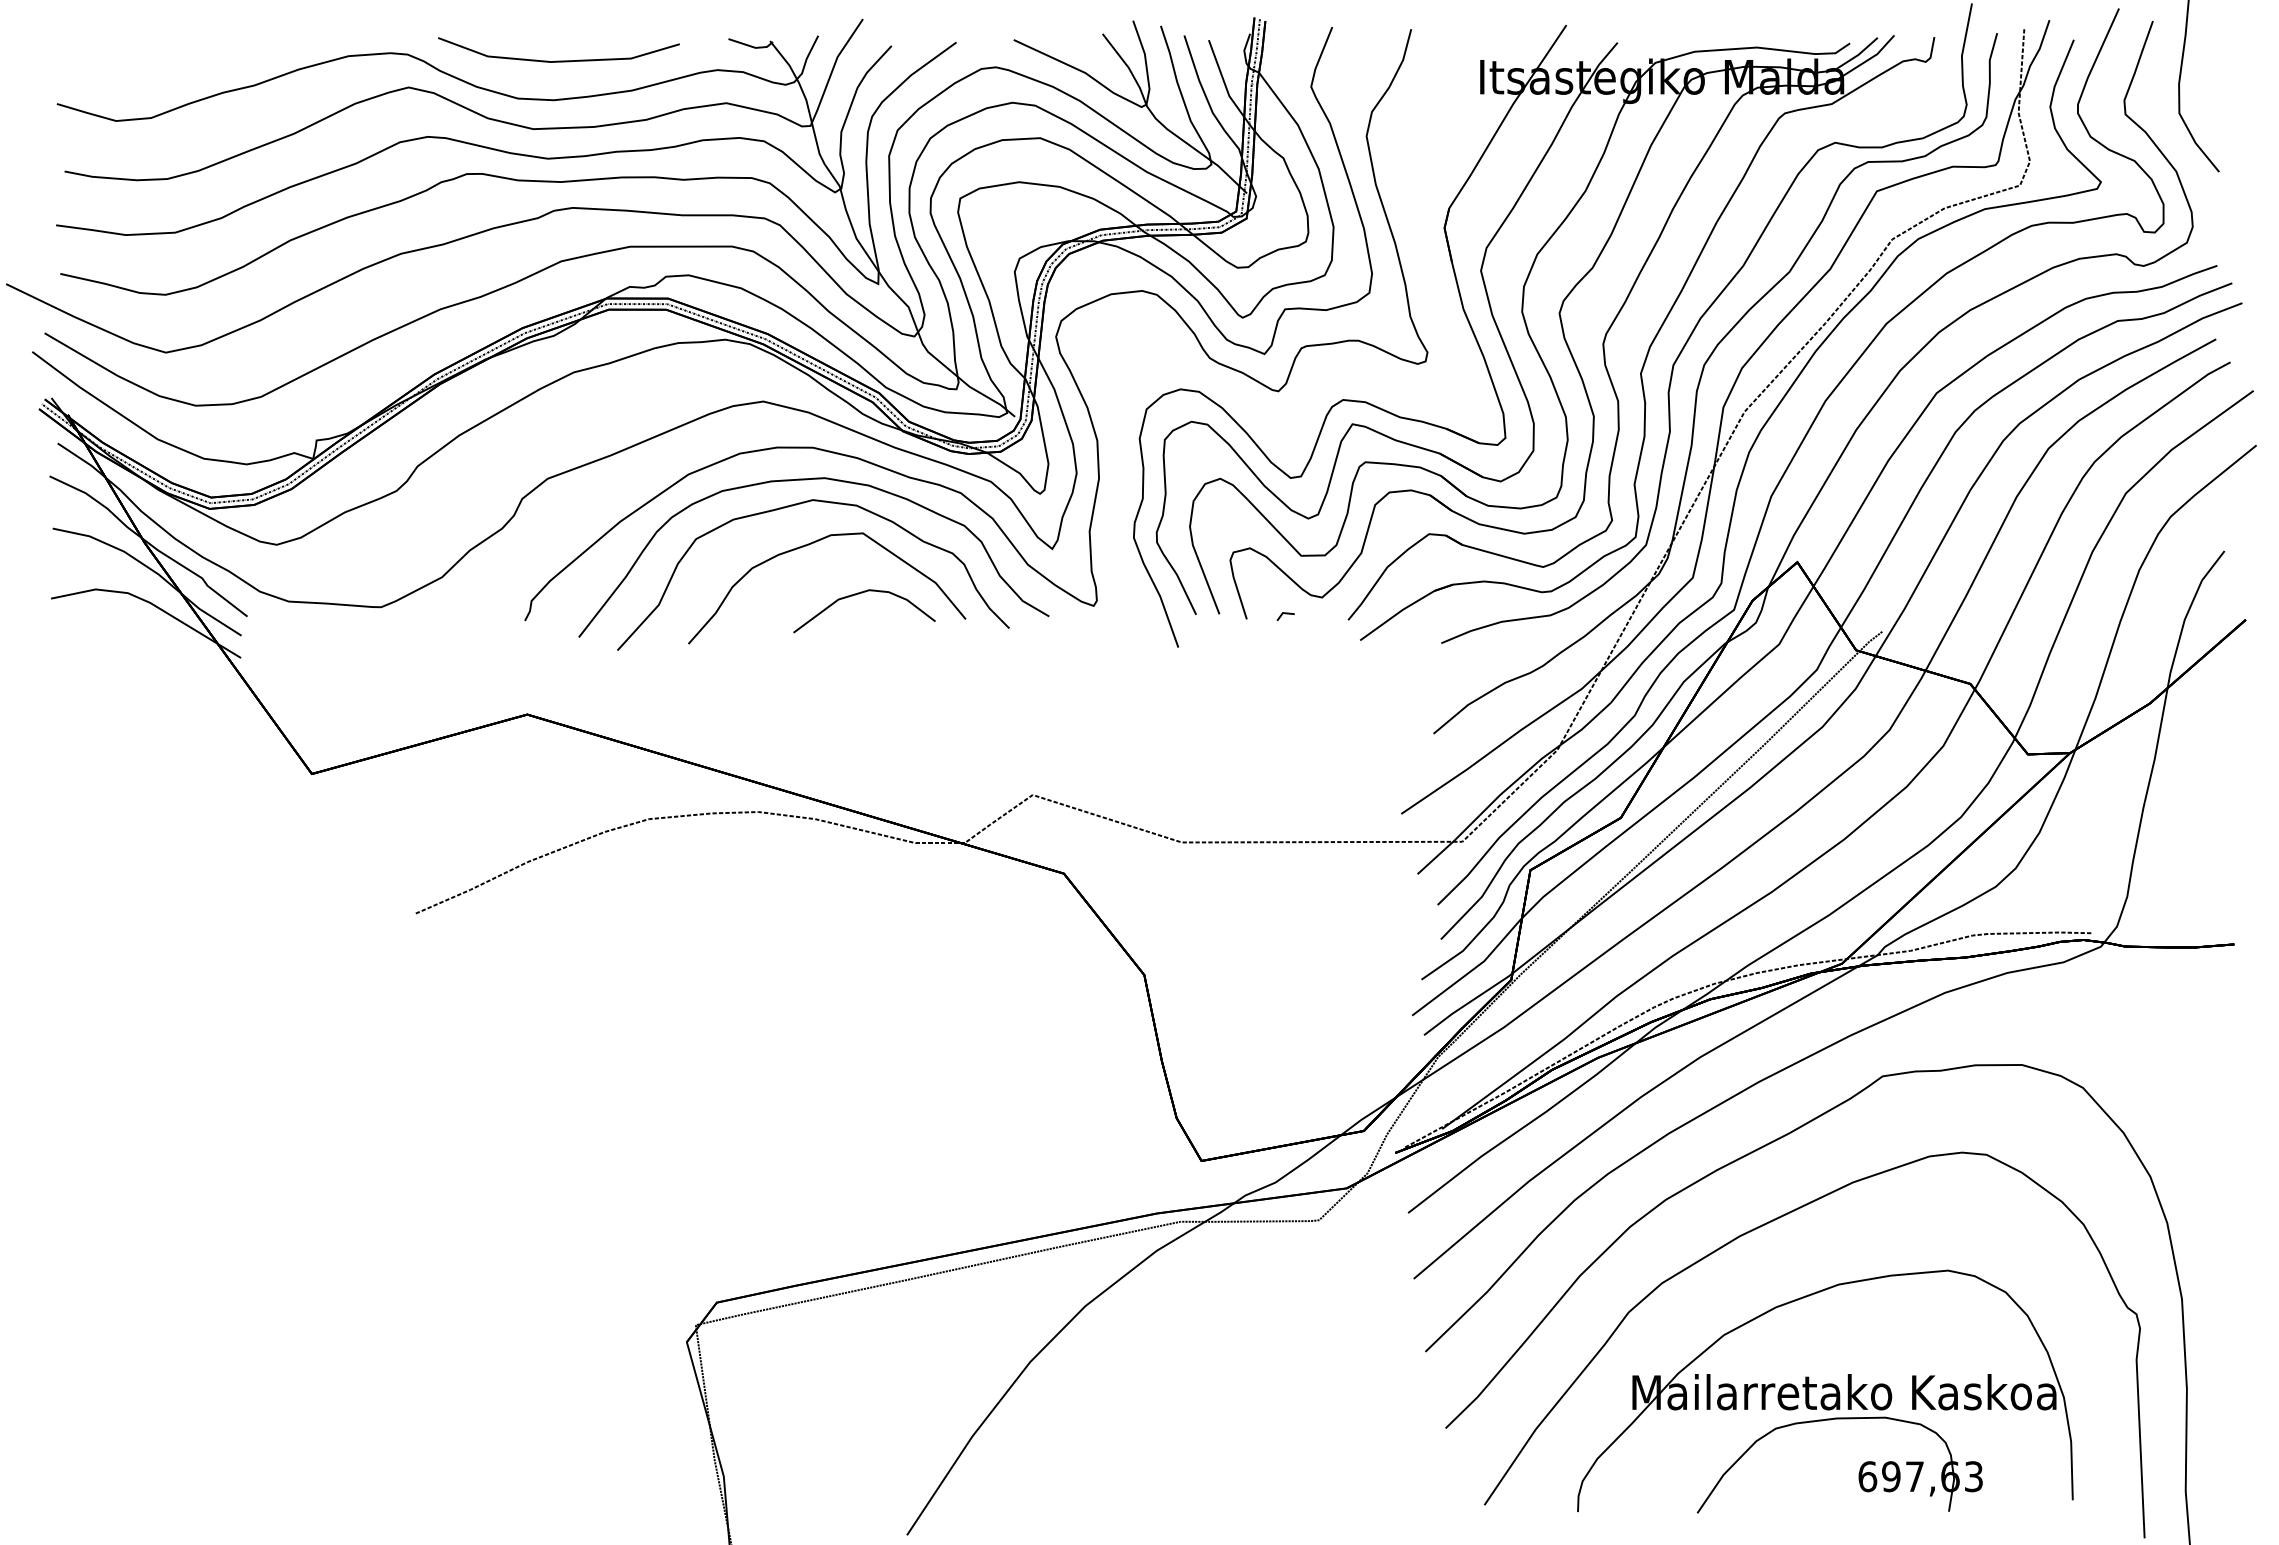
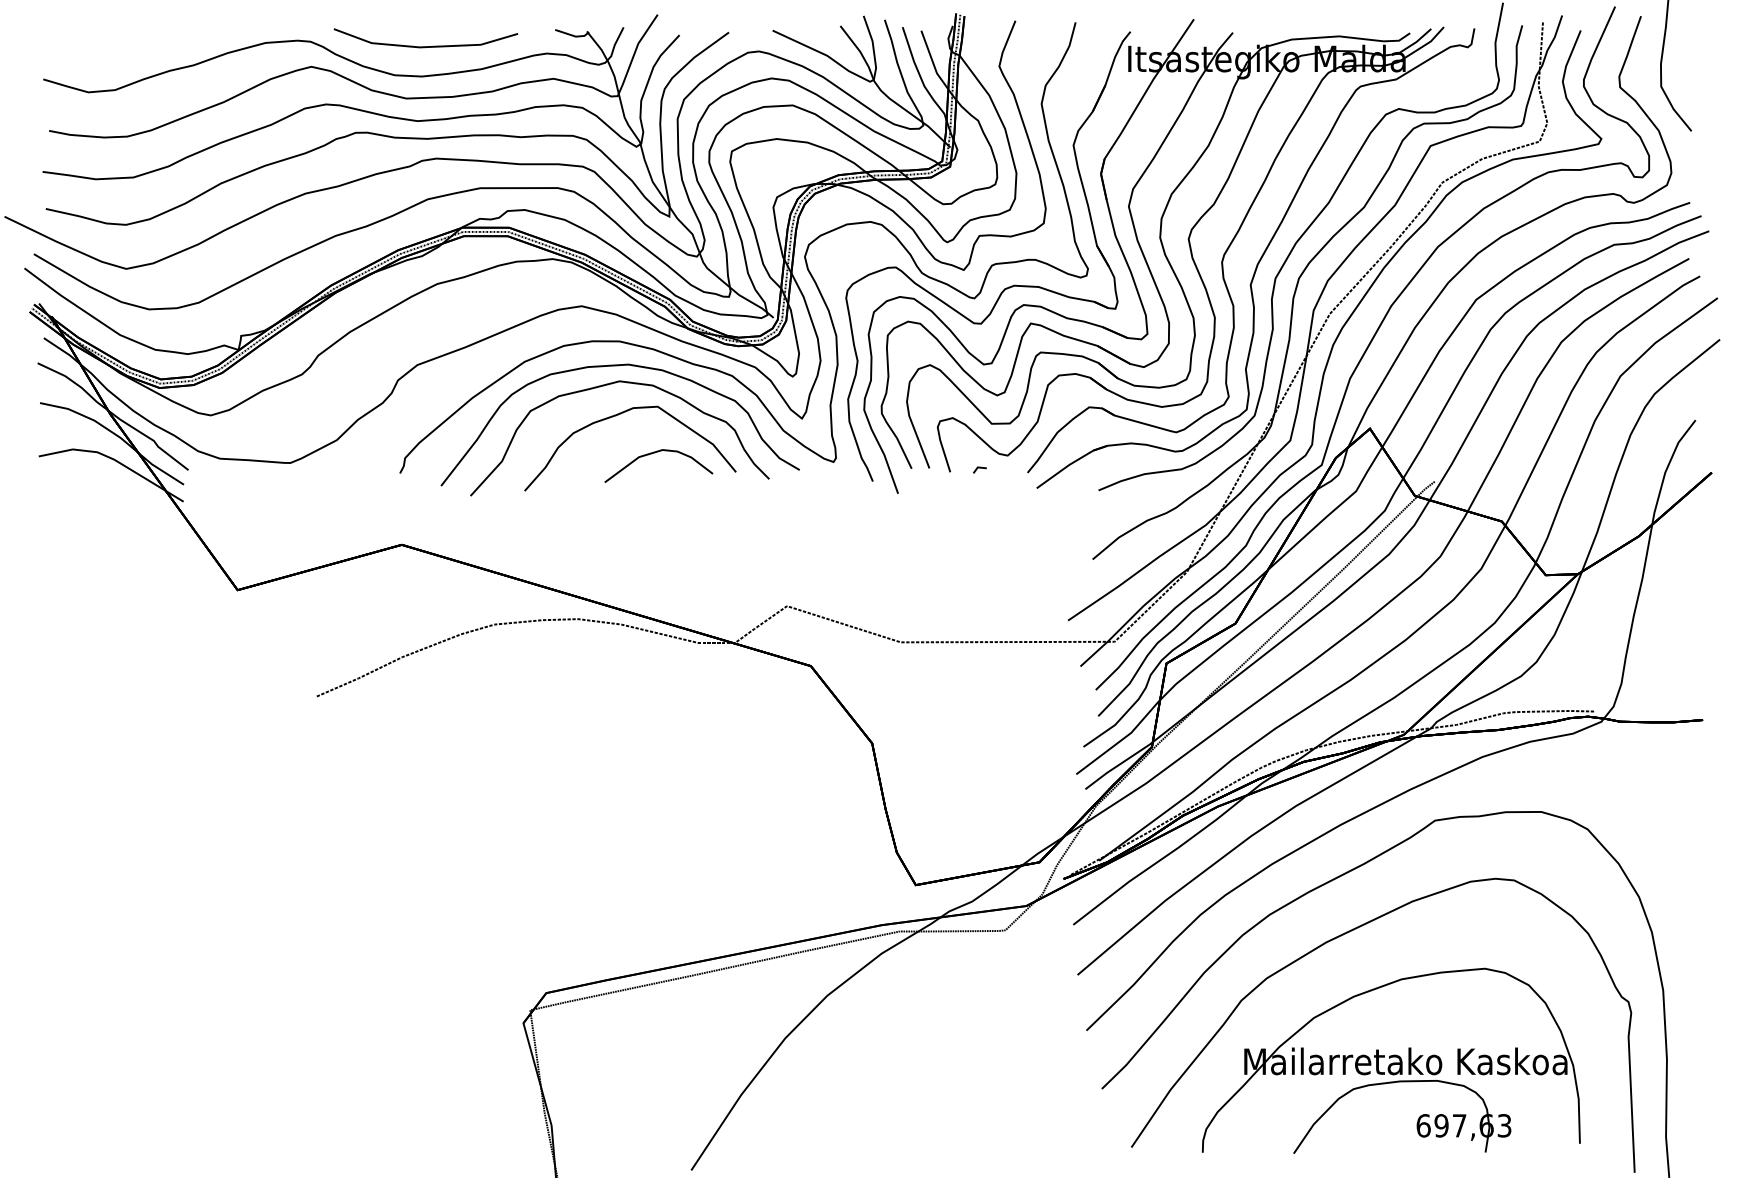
part: (1319, 377) -> (1005, 287), added

